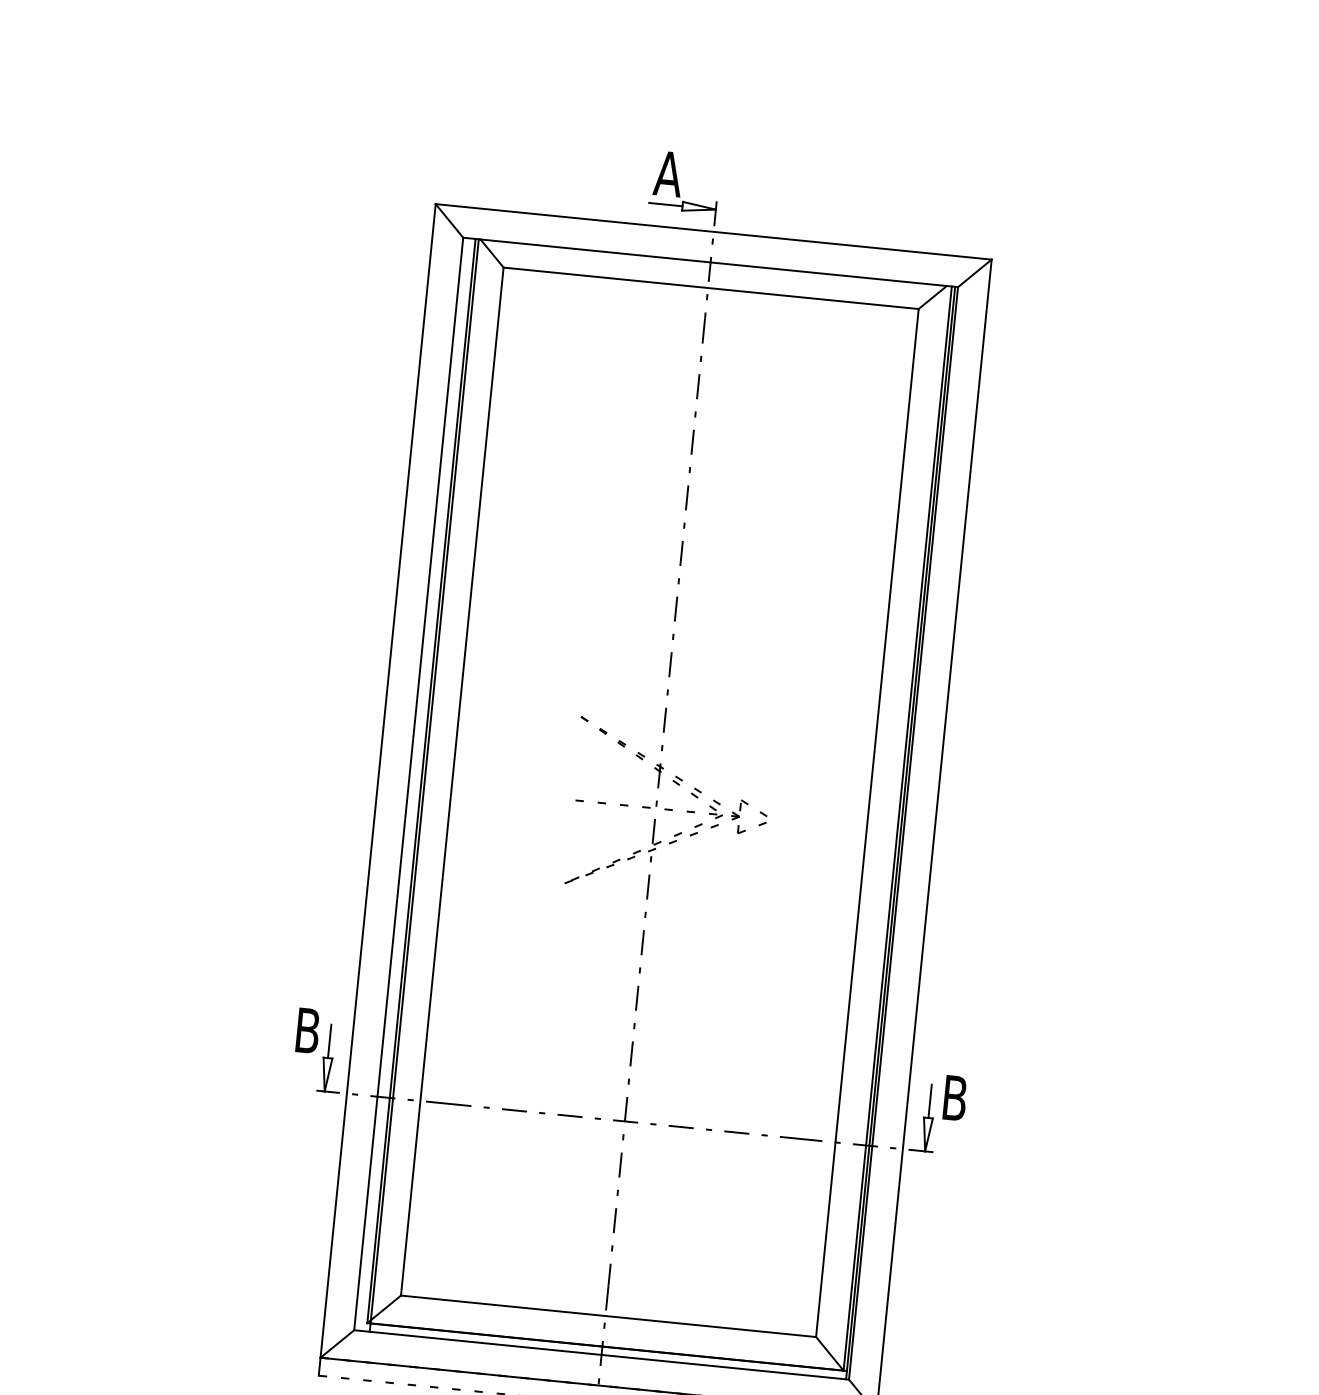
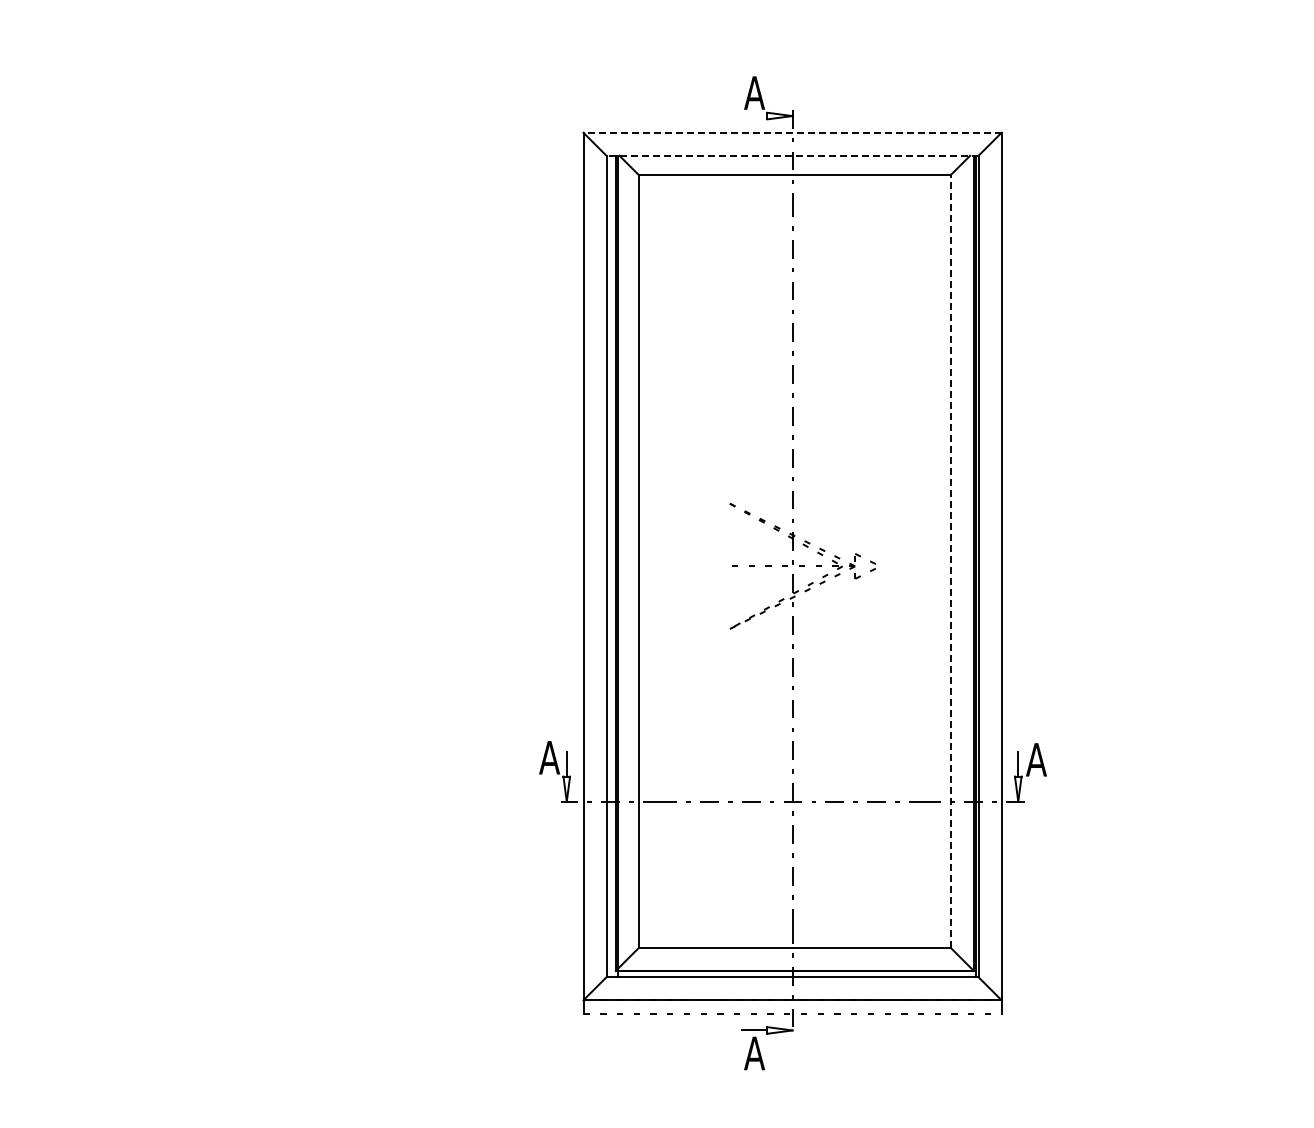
line: (665, 205) -> (754, 116), removed
line: (713, 231) -> (792, 132), solid -> dashed
line: (710, 262) -> (792, 155), solid -> dashed
line: (866, 822) -> (950, 561), solid -> dashed
text: (307, 1030) -> (549, 757), B -> A
text: (954, 1097) -> (1036, 759), B -> A

